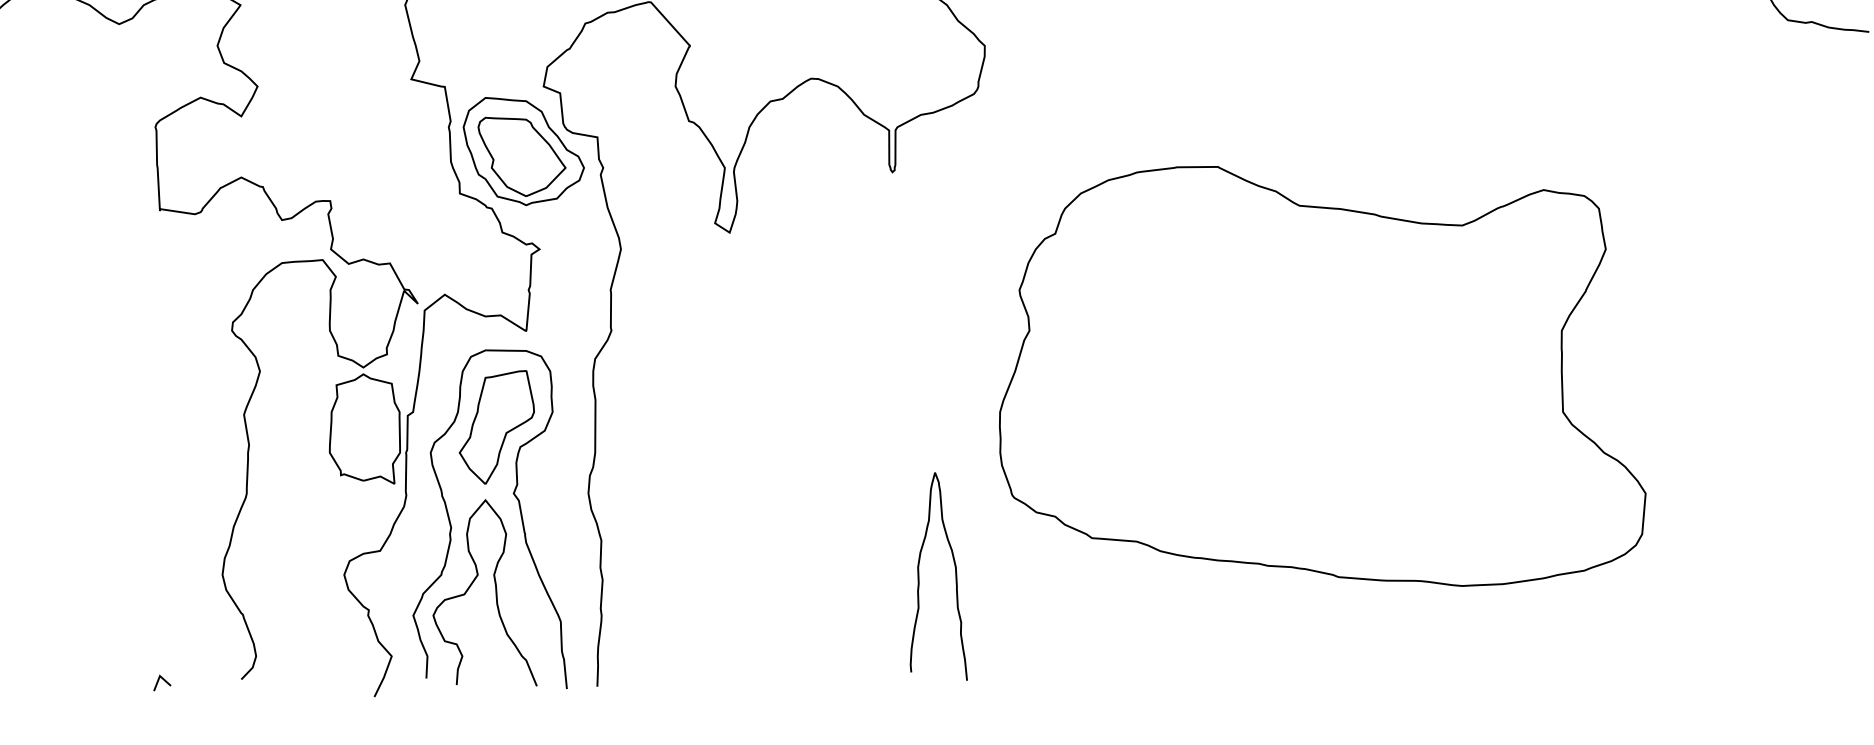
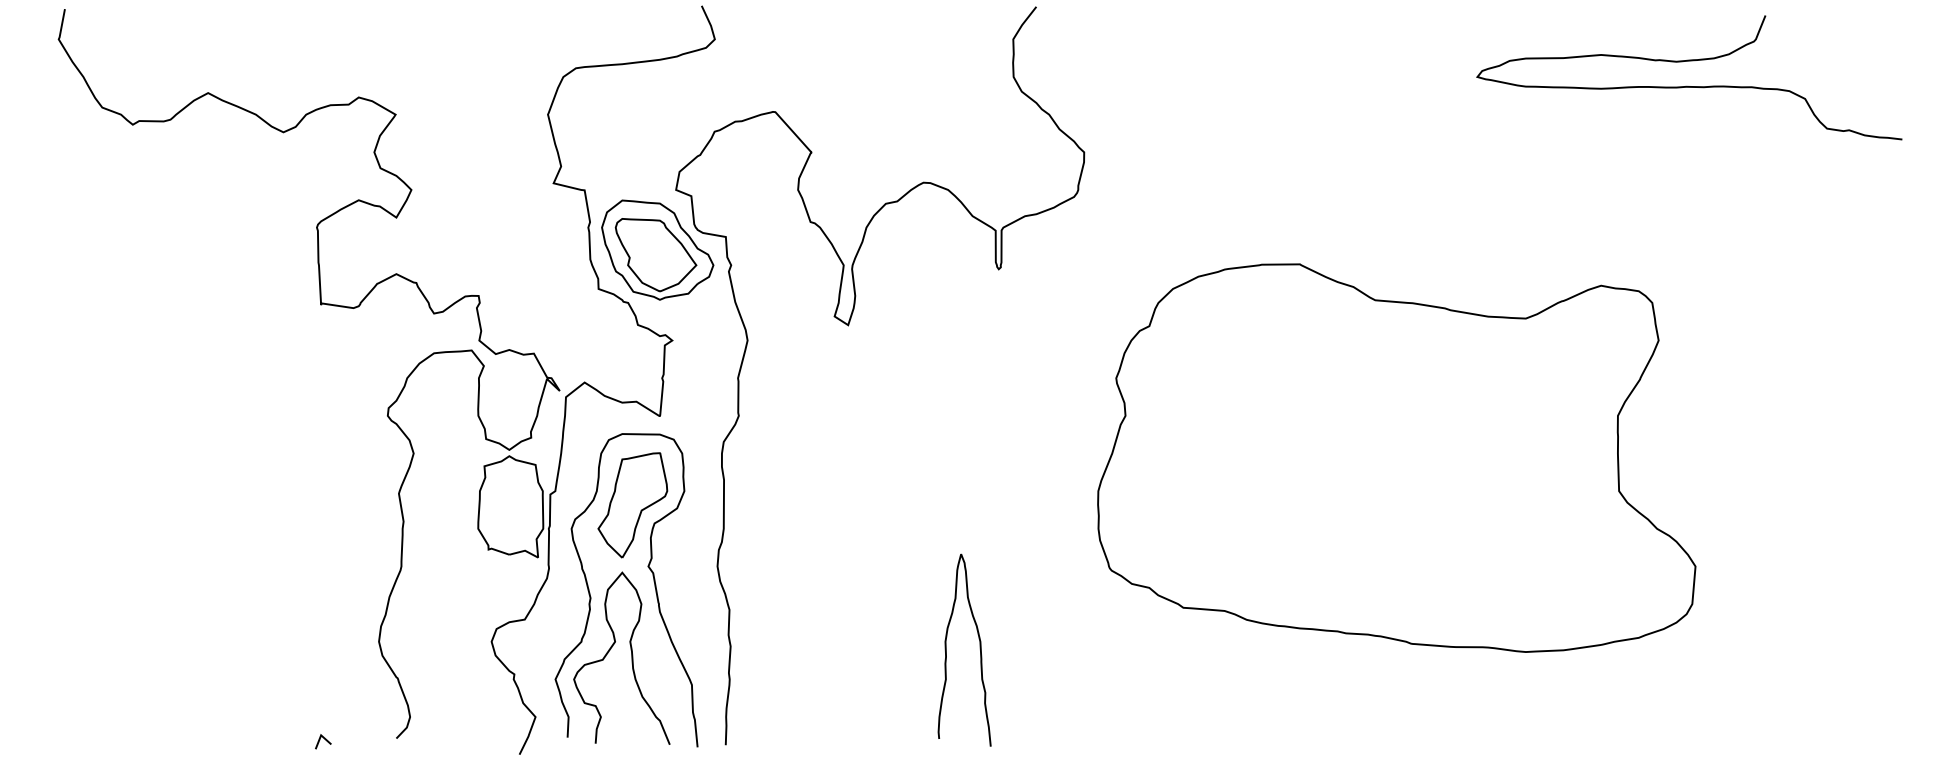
curve: (954, 575) -> (979, 649), moved

